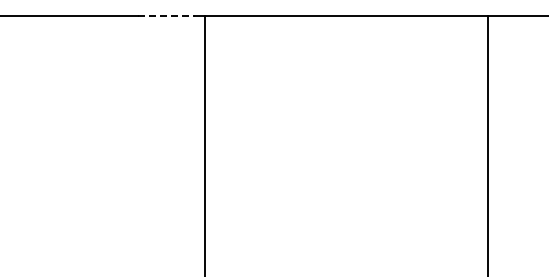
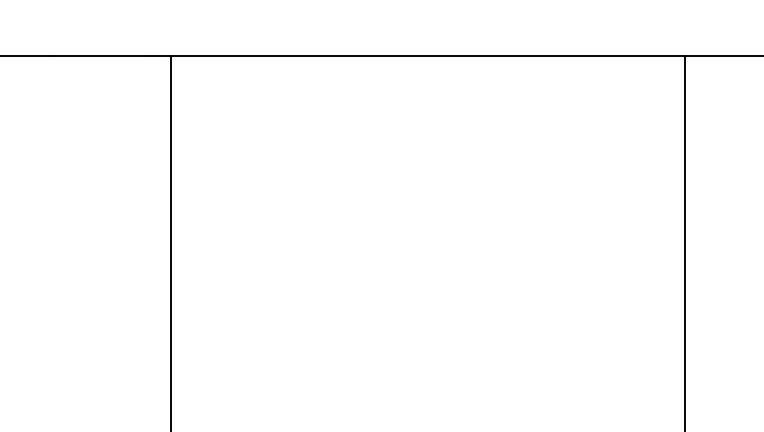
line: (166, 15) -> (100, 55), dashed -> solid

